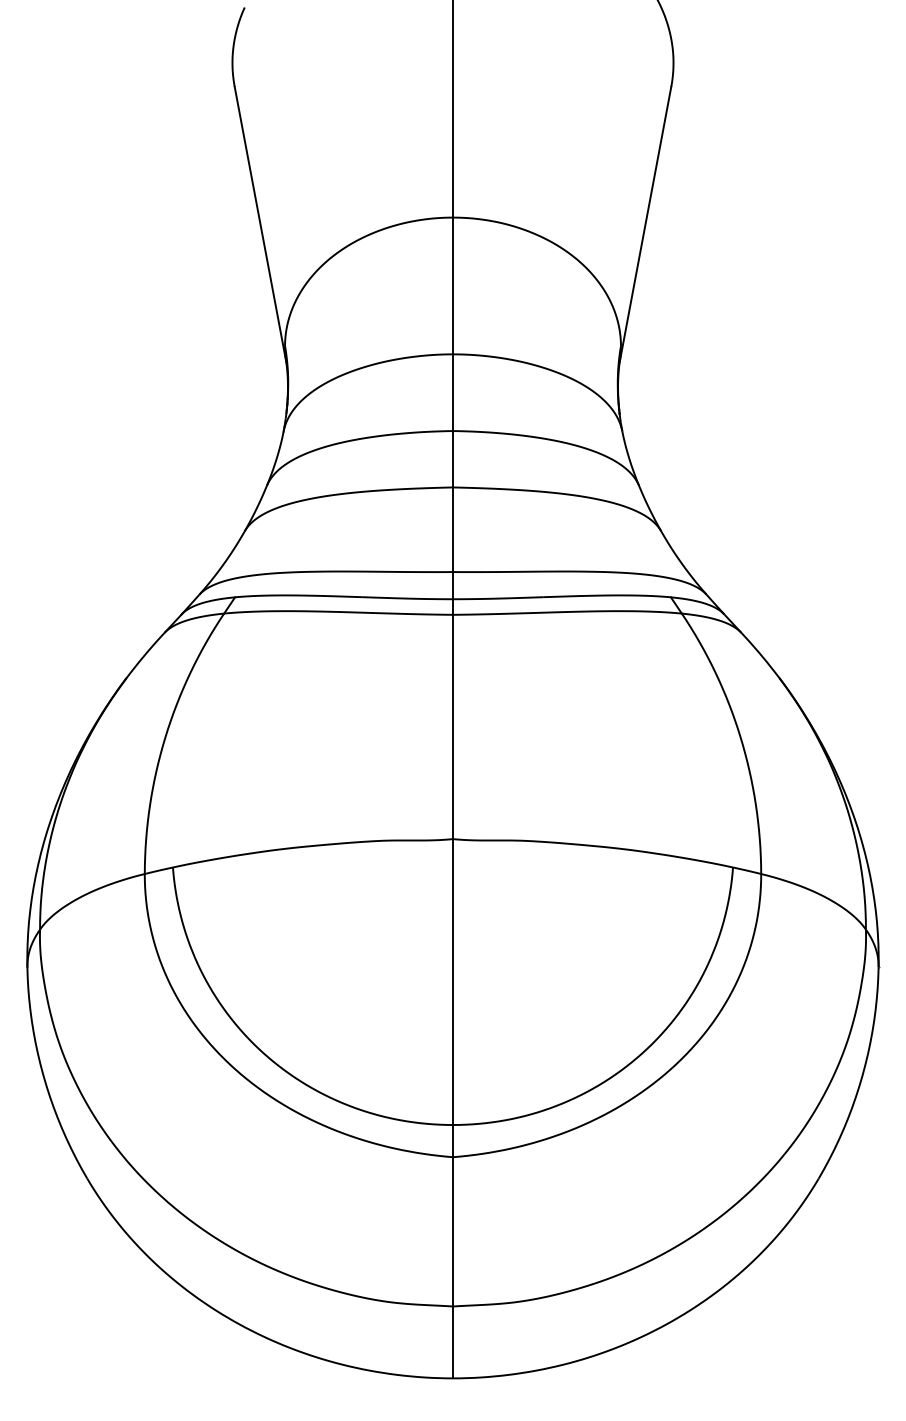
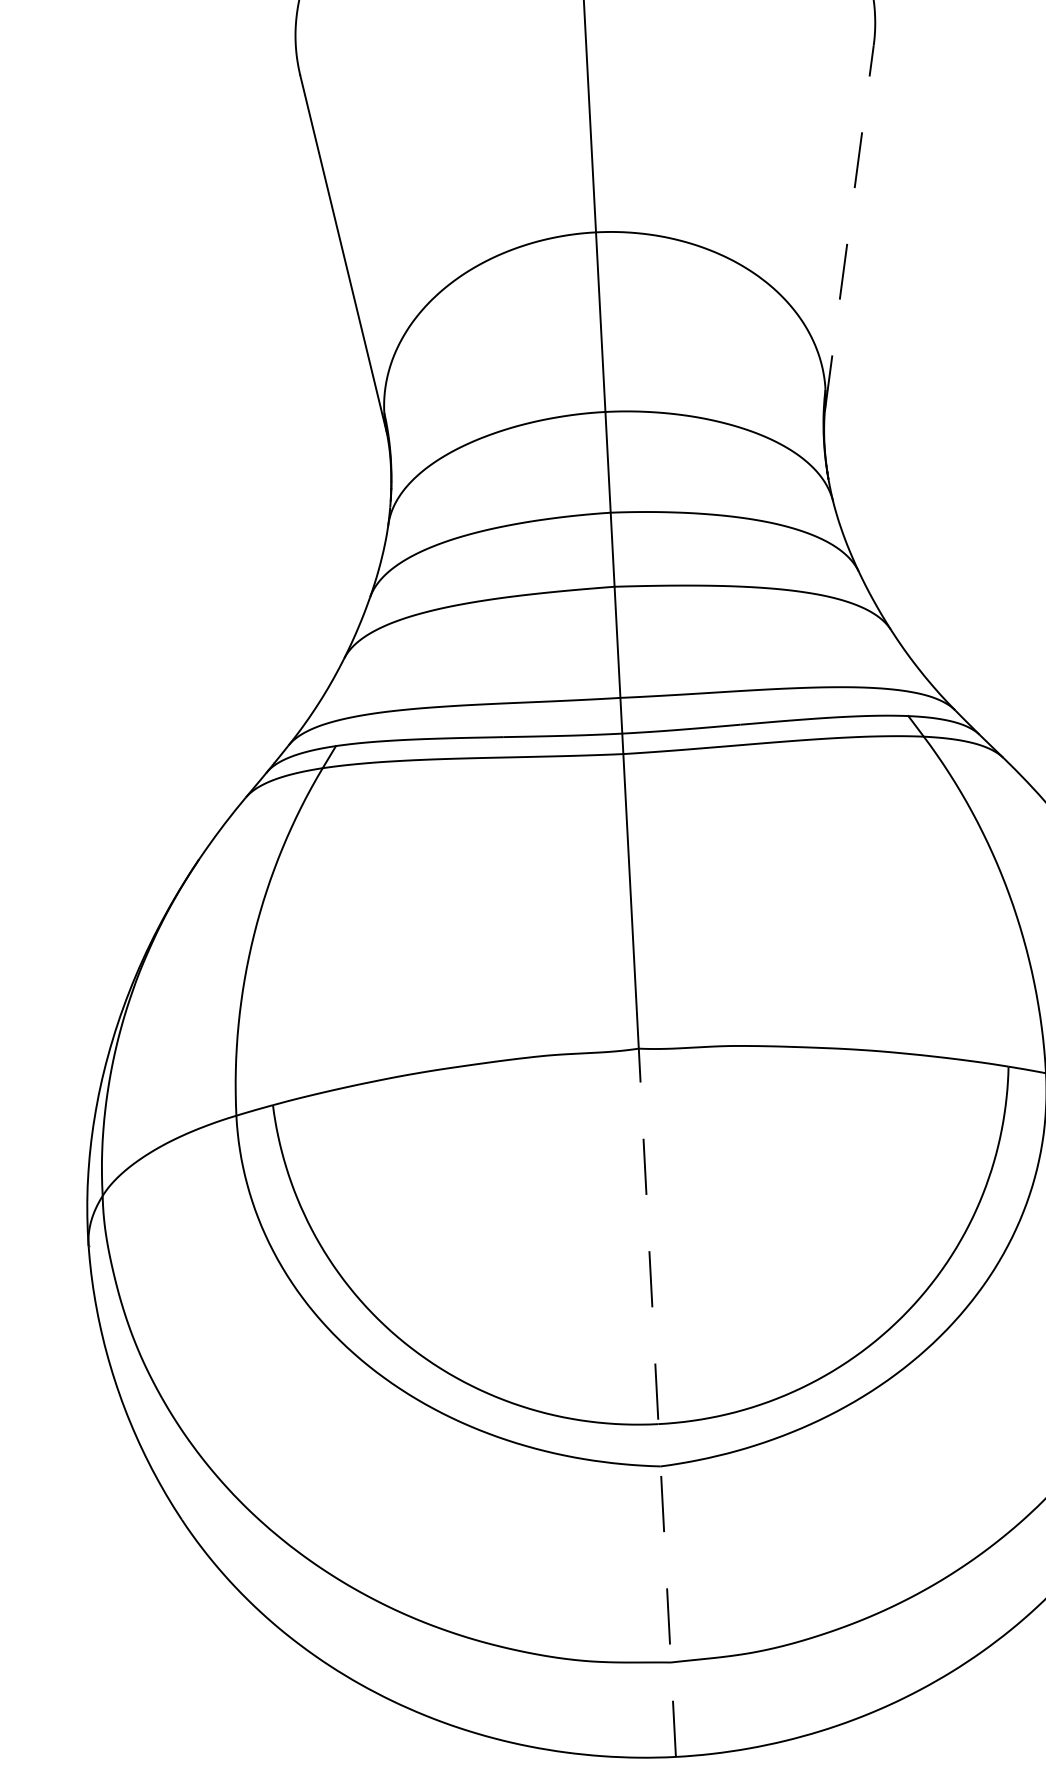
line: (645, 224) -> (849, 228), solid -> dashed
line: (452, 1108) -> (656, 1402), solid -> dashed

